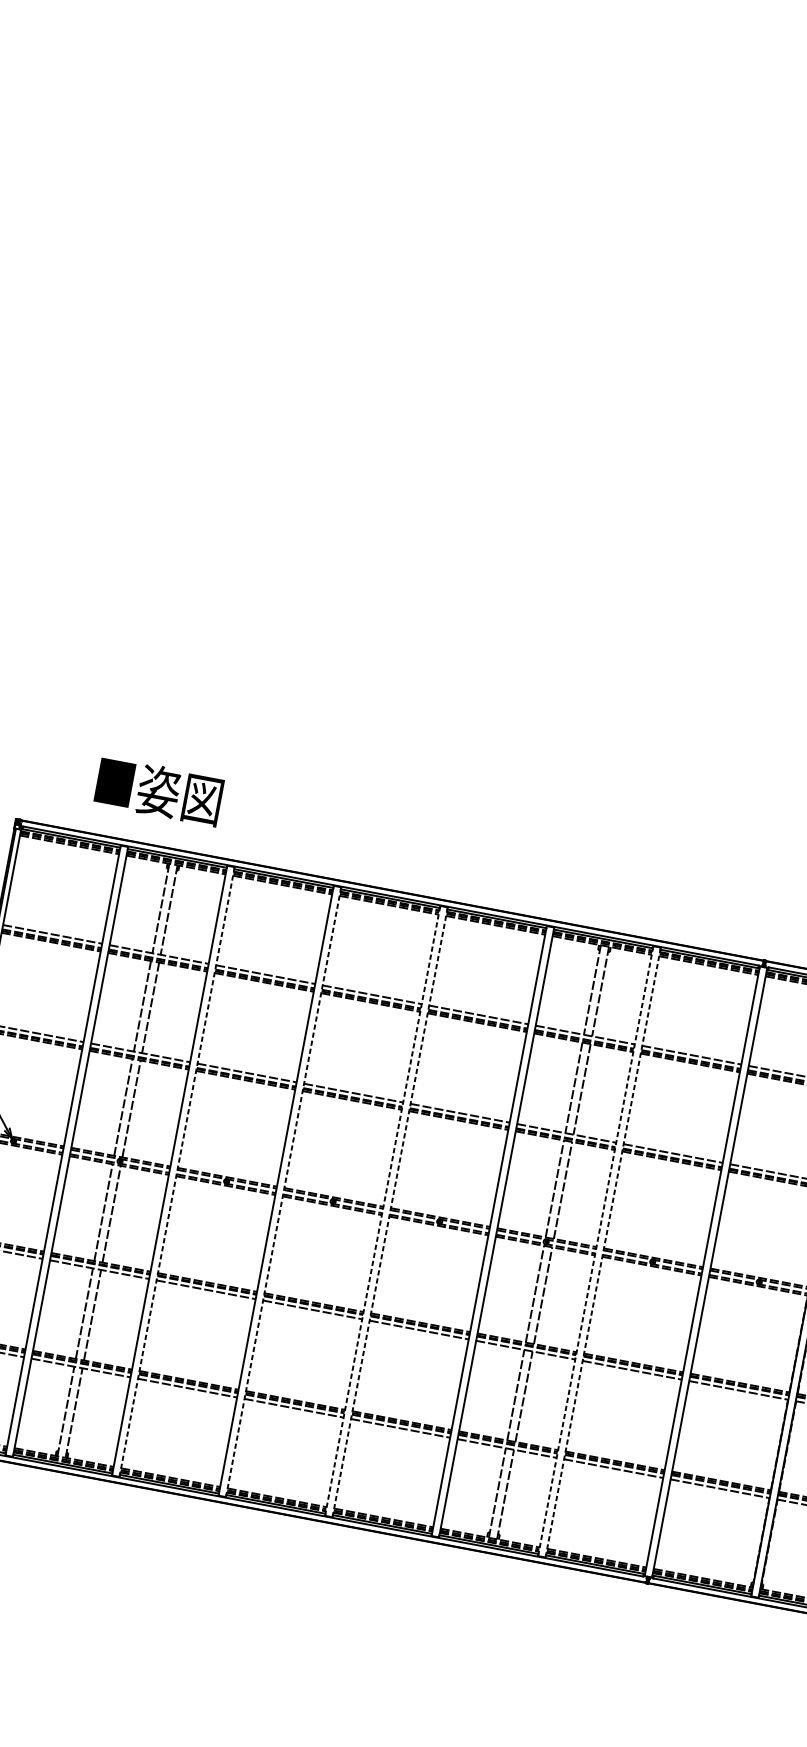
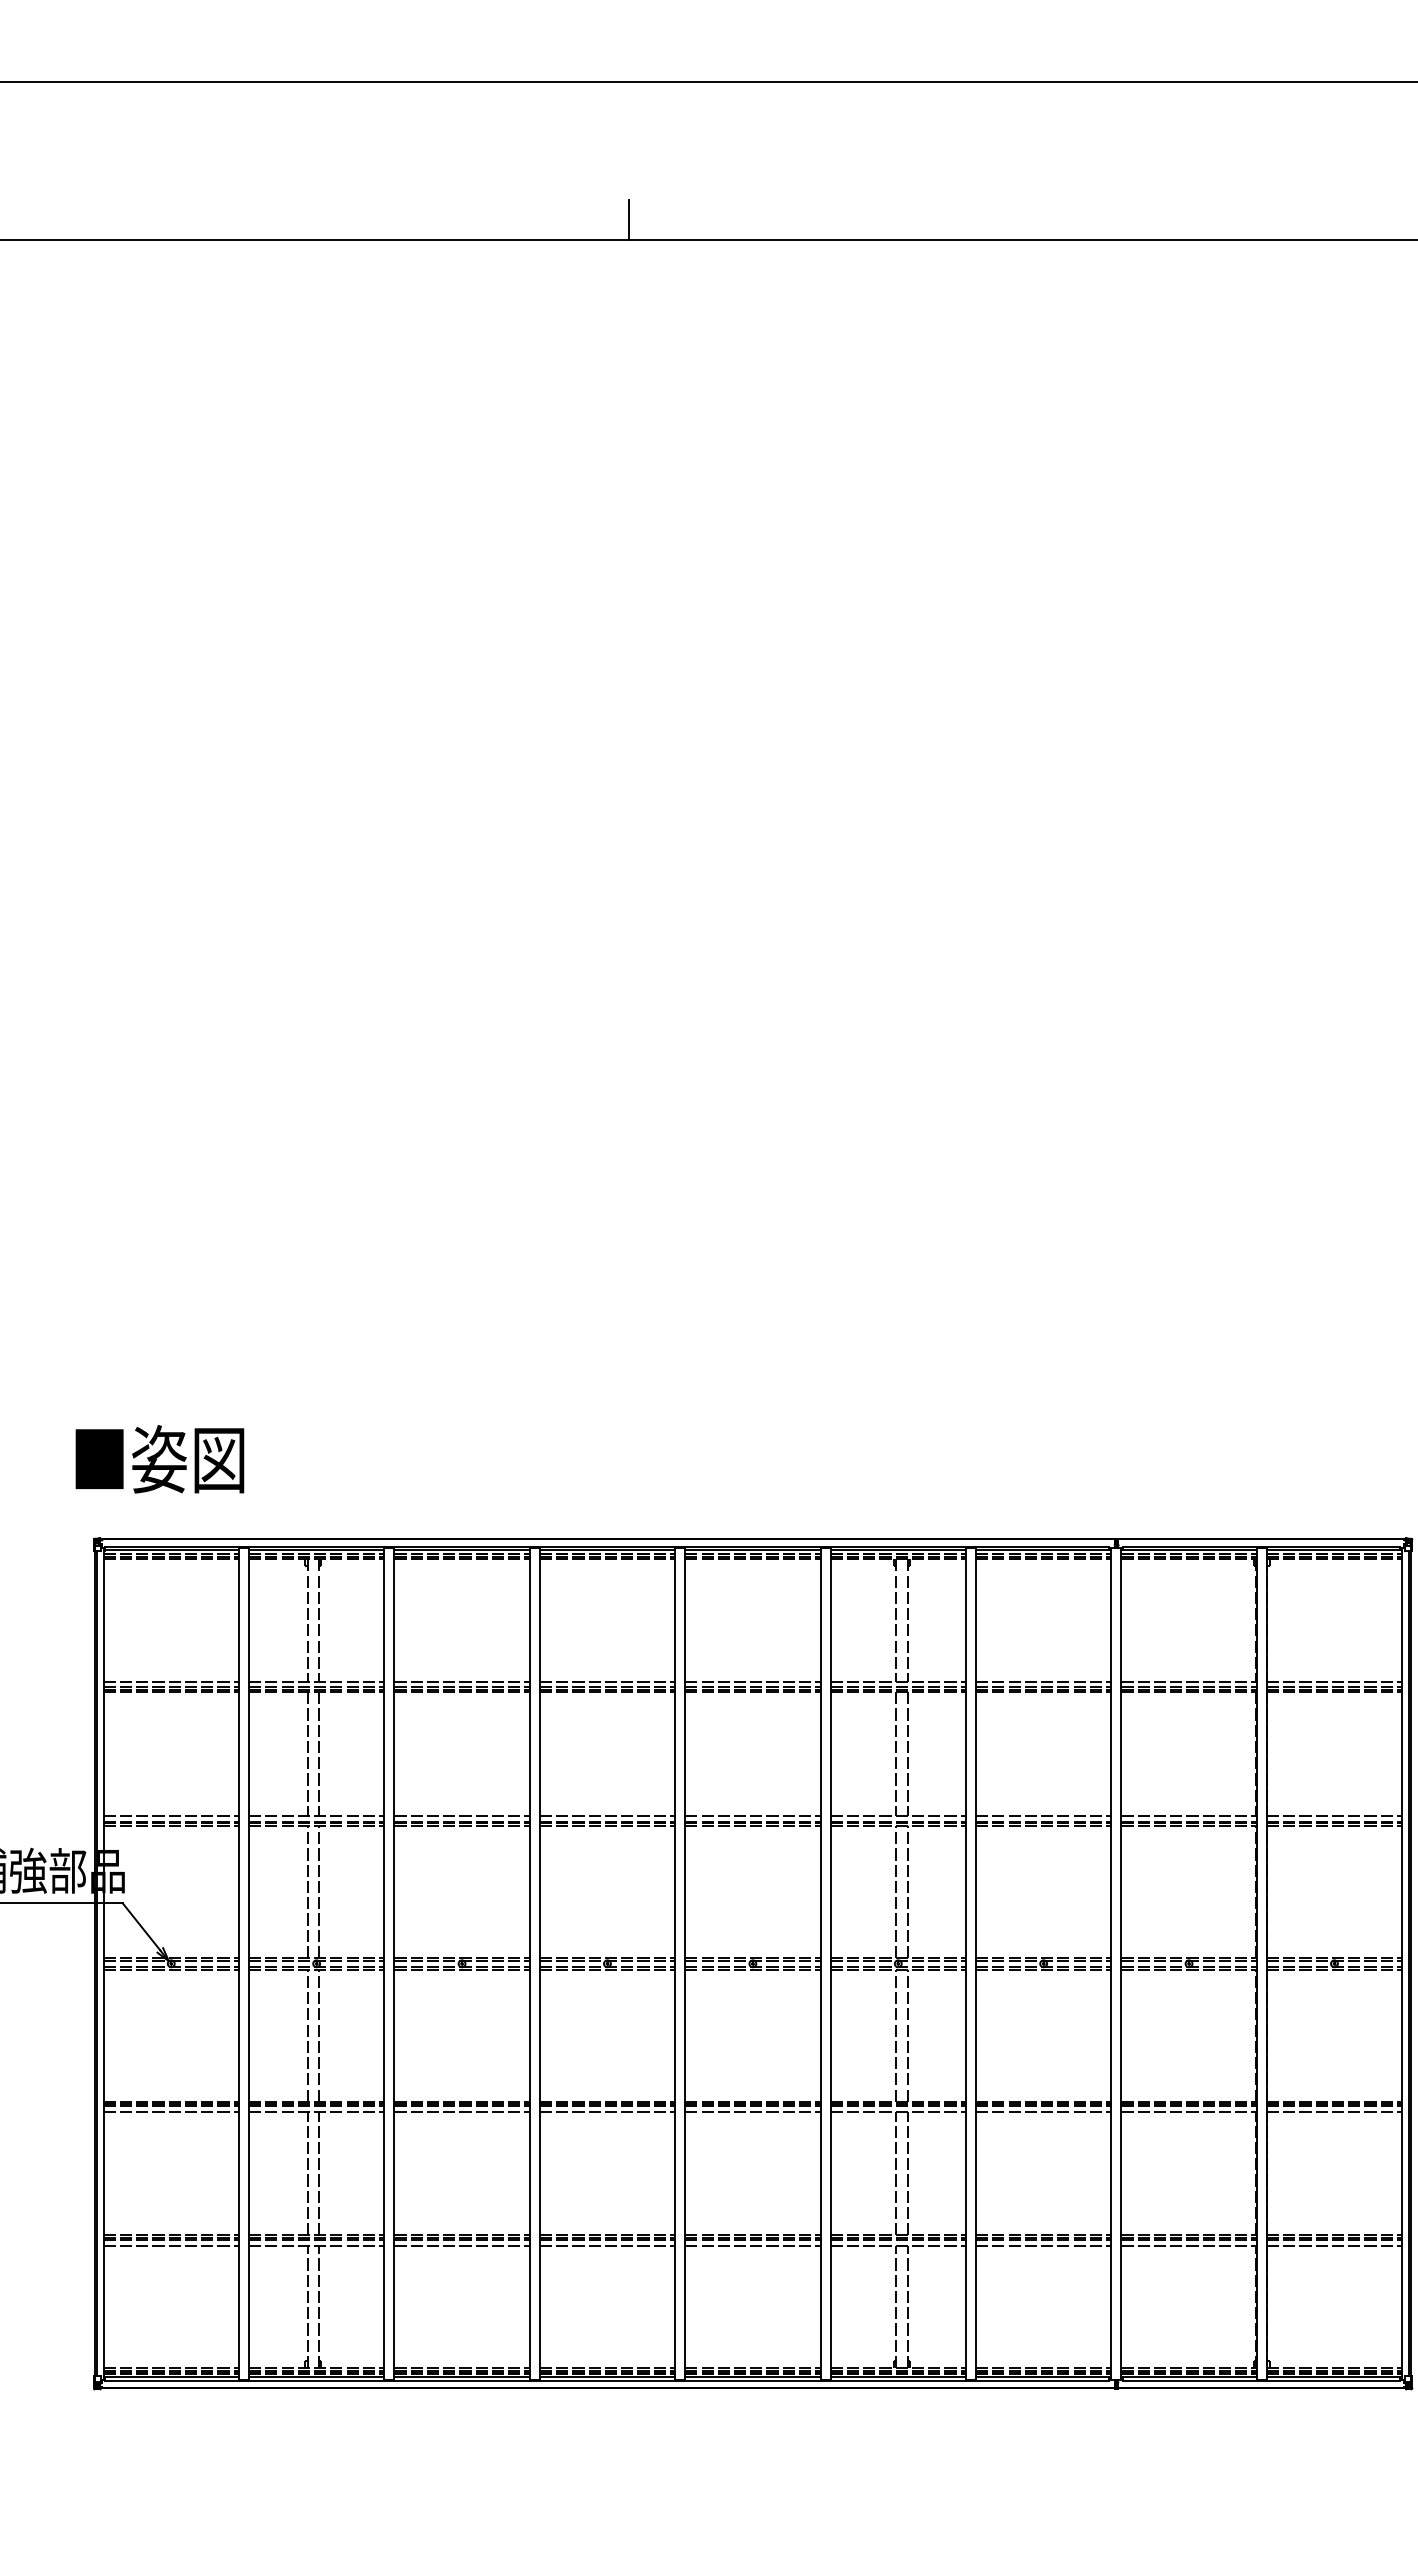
text: (158, 791) -> (159, 1459), moved
line: (177, 1171) -> (394, 1963), dashed -> solid
line: (283, 1191) -> (539, 1963), dashed -> solid
line: (383, 1210) -> (675, 1963), dashed -> solid
line: (390, 1212) -> (685, 1963), dashed -> solid
line: (595, 1250) -> (965, 1963), dashed -> solid
line: (603, 1252) -> (976, 1963), dashed -> solid

